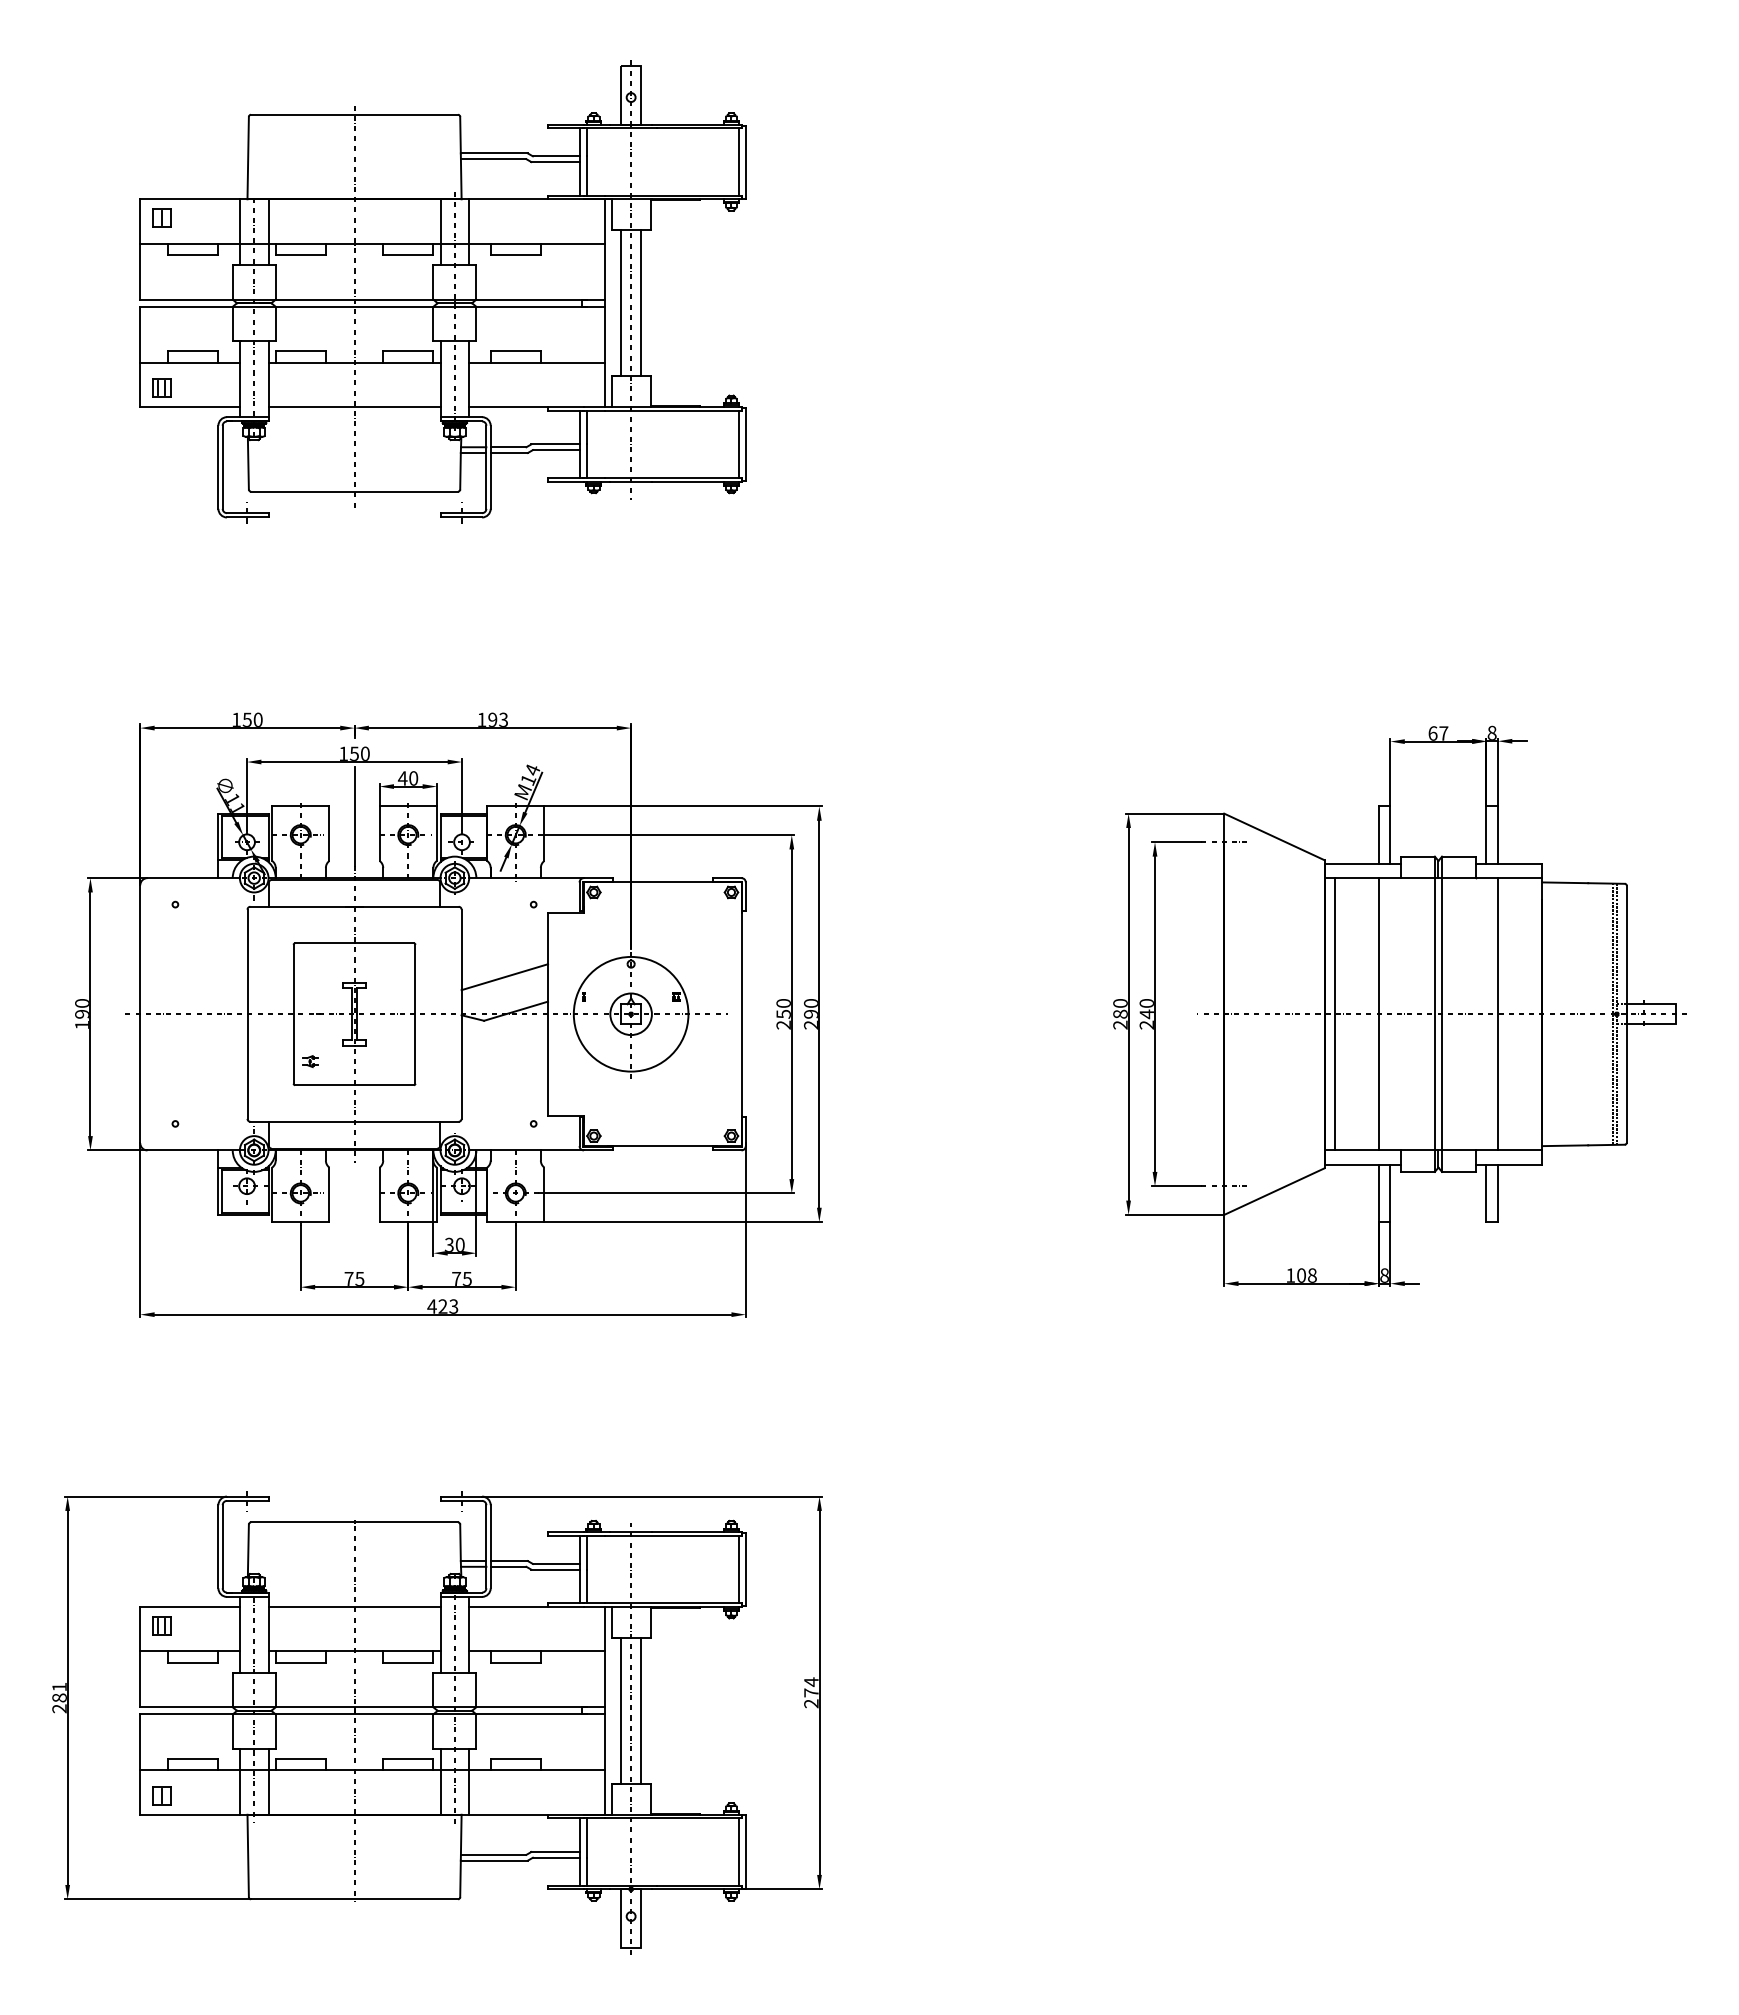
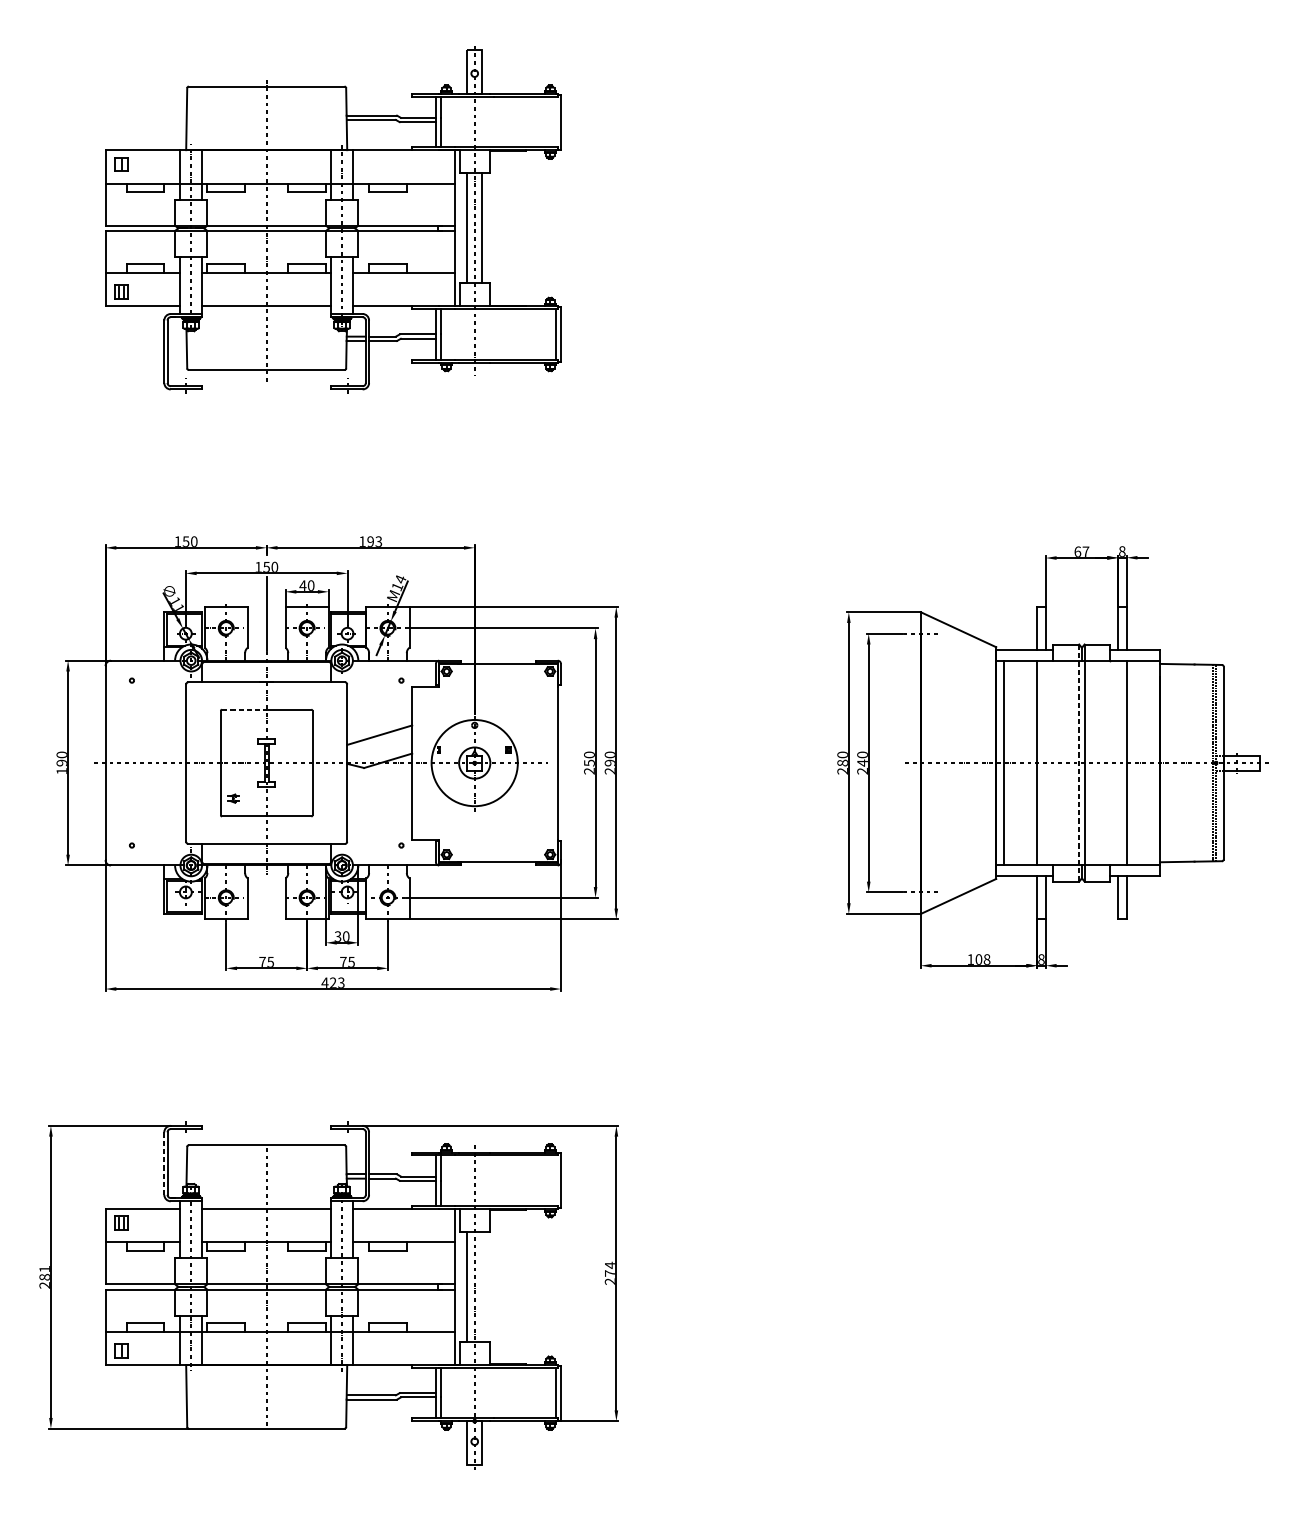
line: (738, 161) -> (555, 121), removed
line: (324, 943) -> (244, 709), solid -> dashed
line: (1434, 1014) -> (1078, 763), solid -> dashed
line: (218, 1546) -> (164, 1163), solid -> dashed
line: (738, 1569) -> (555, 1180), removed
line: (641, 1710) -> (482, 1286), removed

